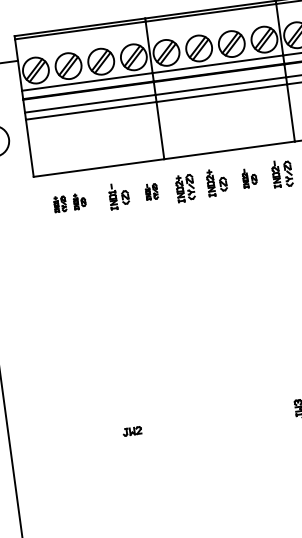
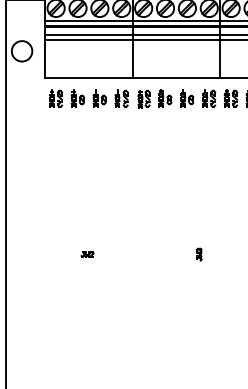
part: (250, 178) -> (187, 98), size x1.43
part: (151, 191) -> (121, 98), size x1.67
part: (69, 202) -> (66, 98), size x1.67

